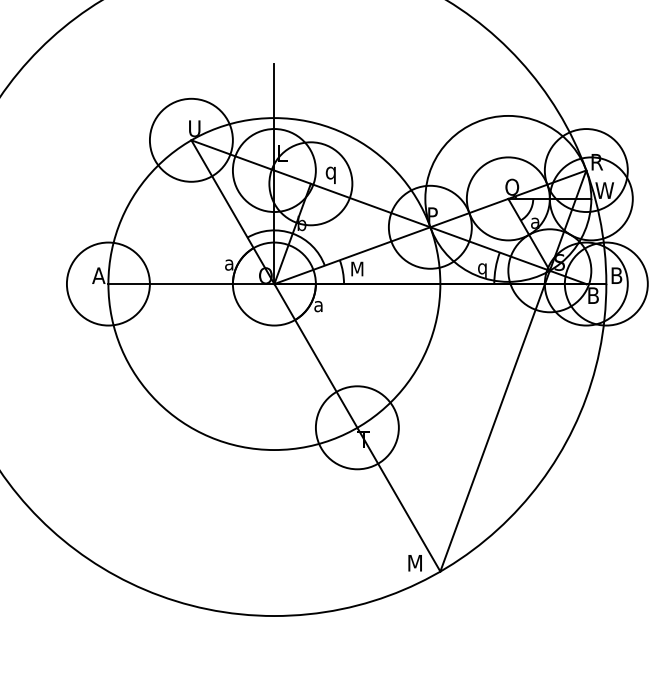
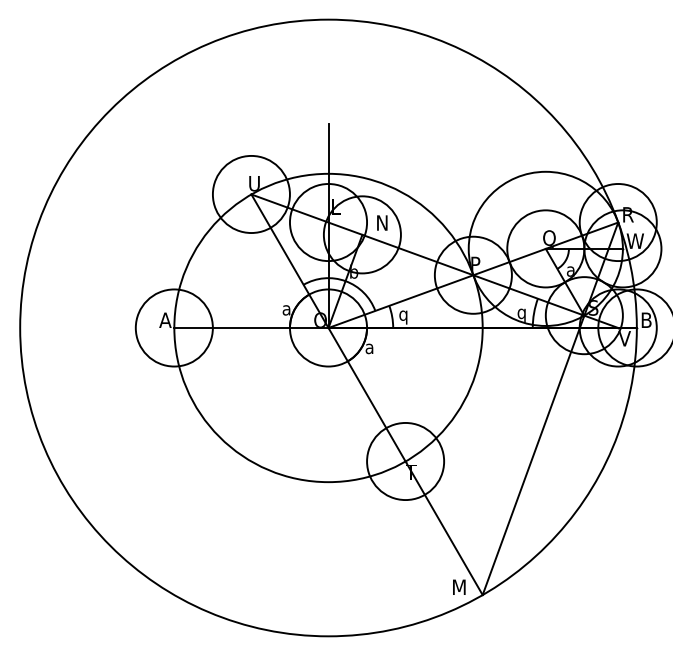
text: (331, 173) -> (381, 225), q -> N
text: (357, 270) -> (405, 315), M -> q
text: (593, 295) -> (624, 338), B -> V

